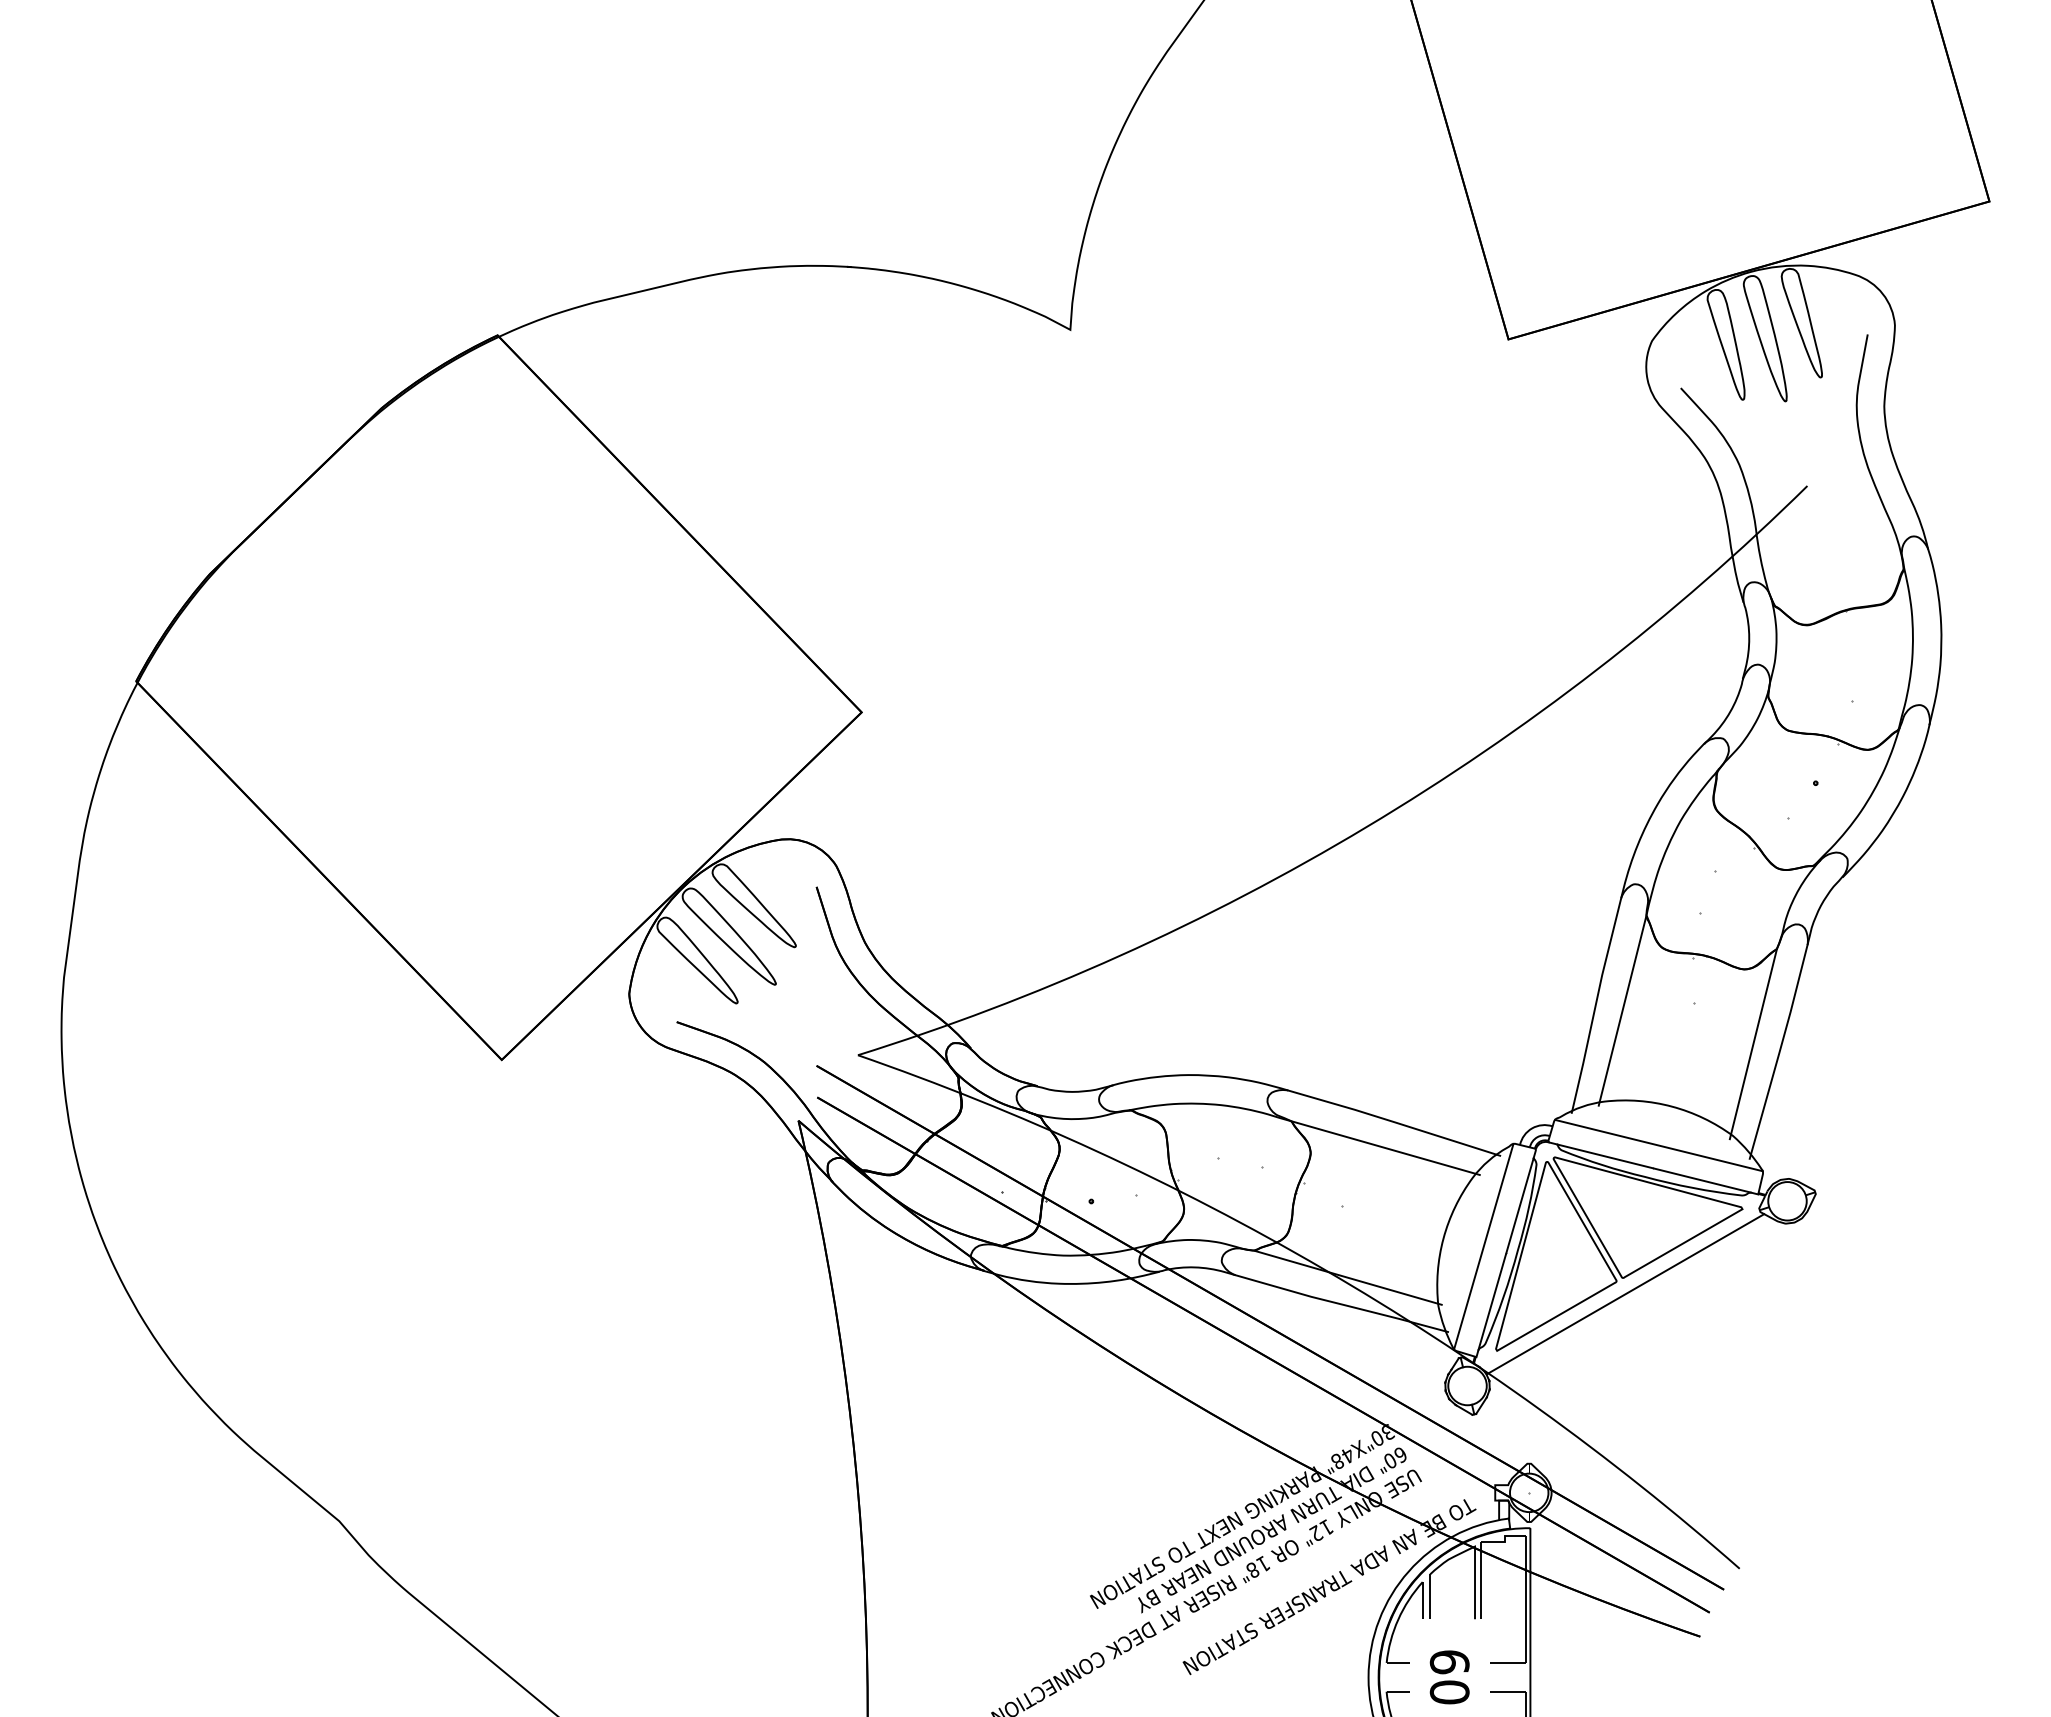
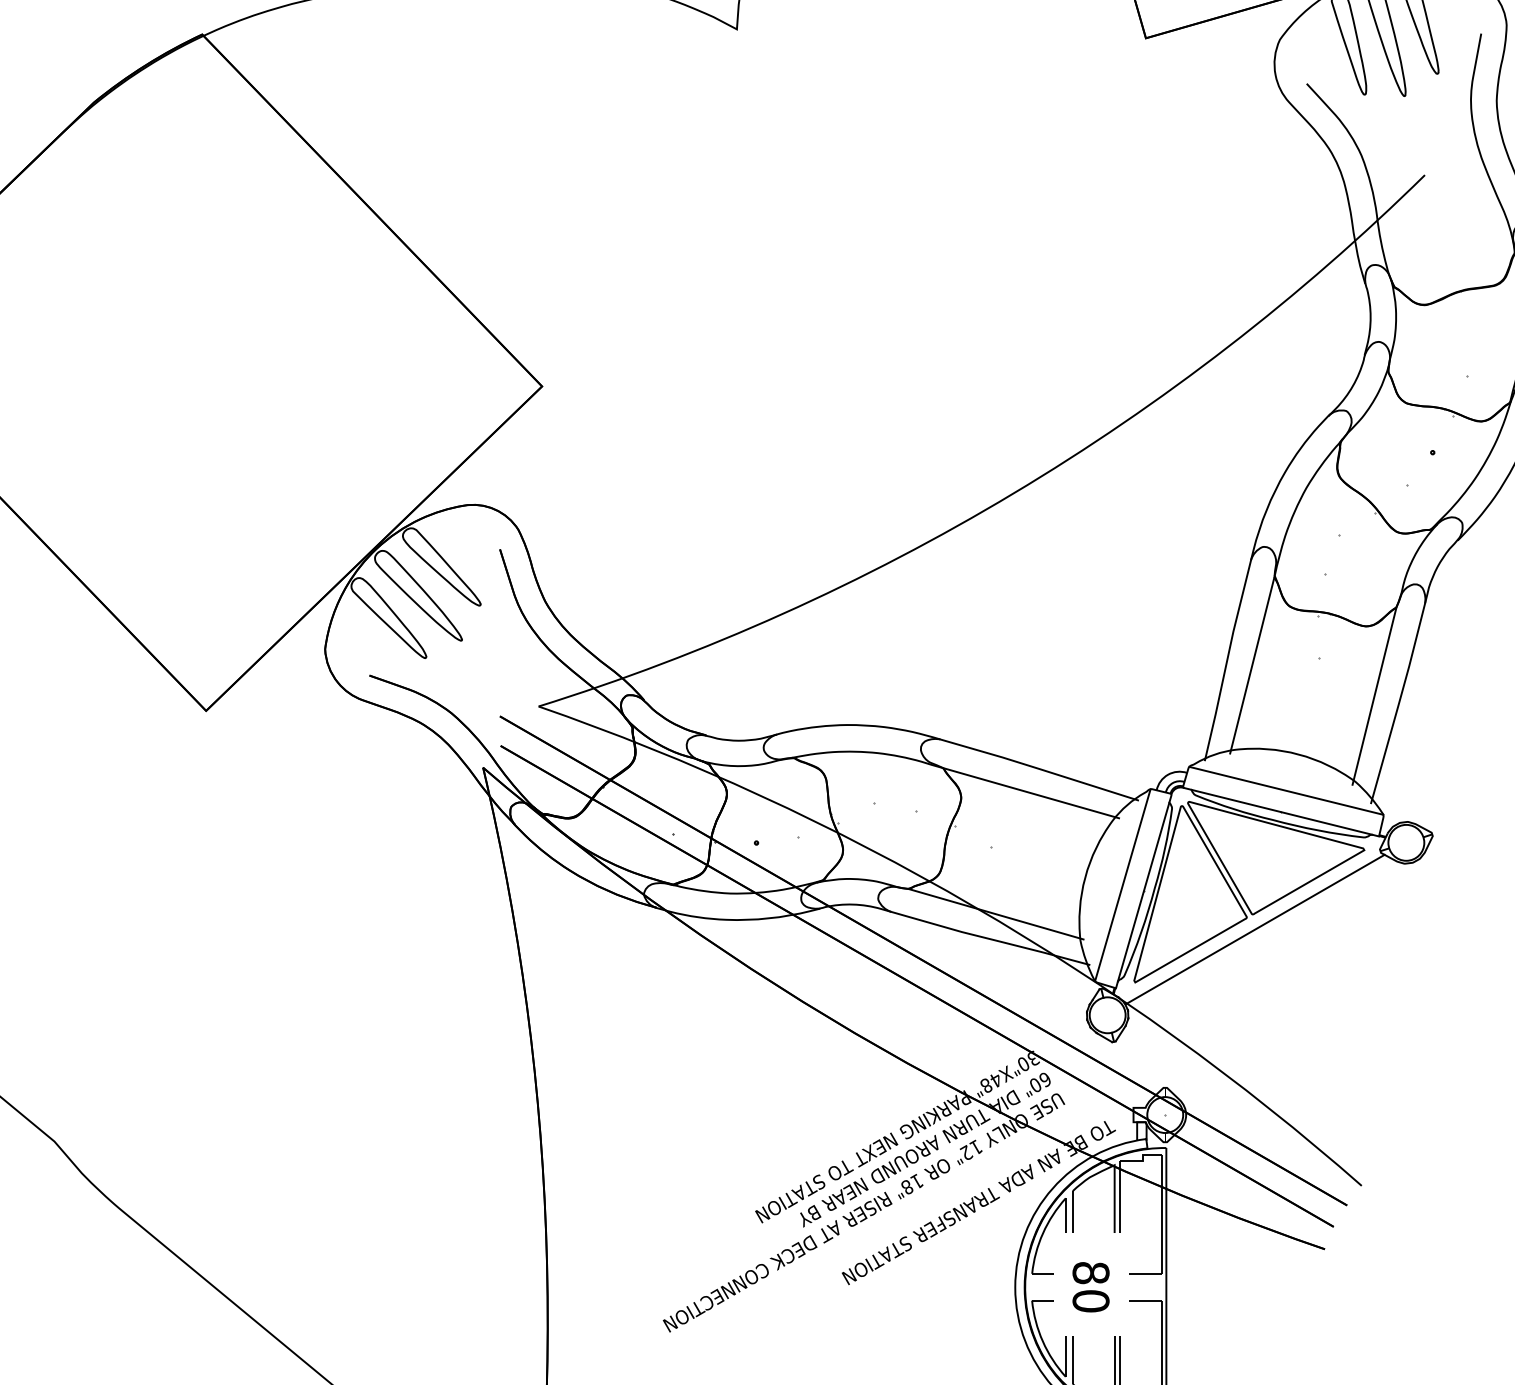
text: (1449, 1662) -> (1090, 1273), 60 -> 80

